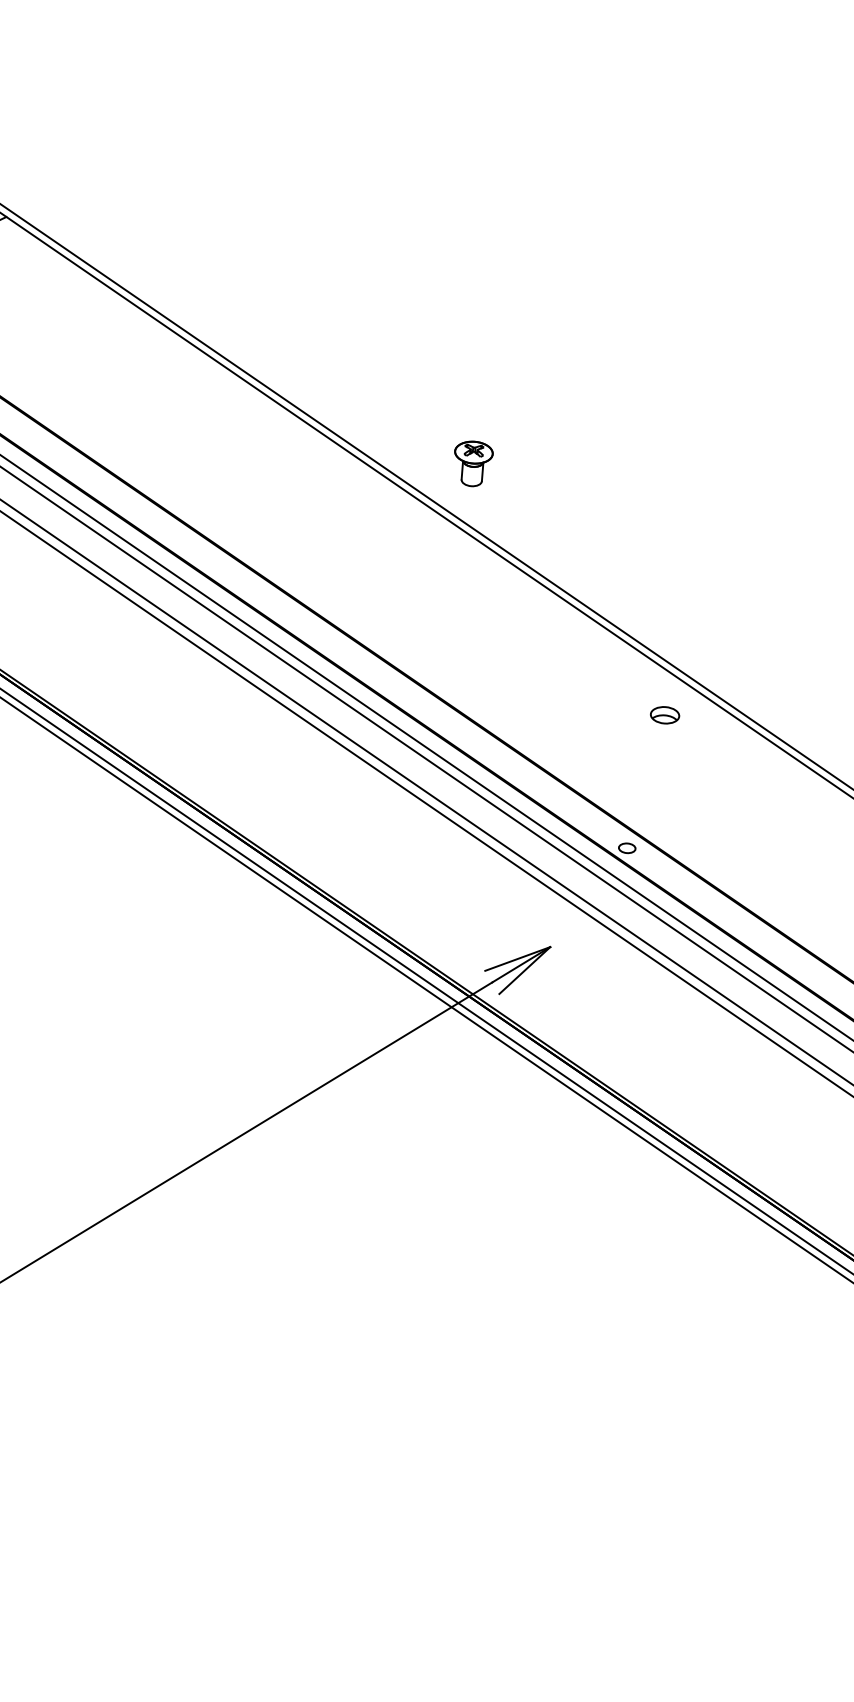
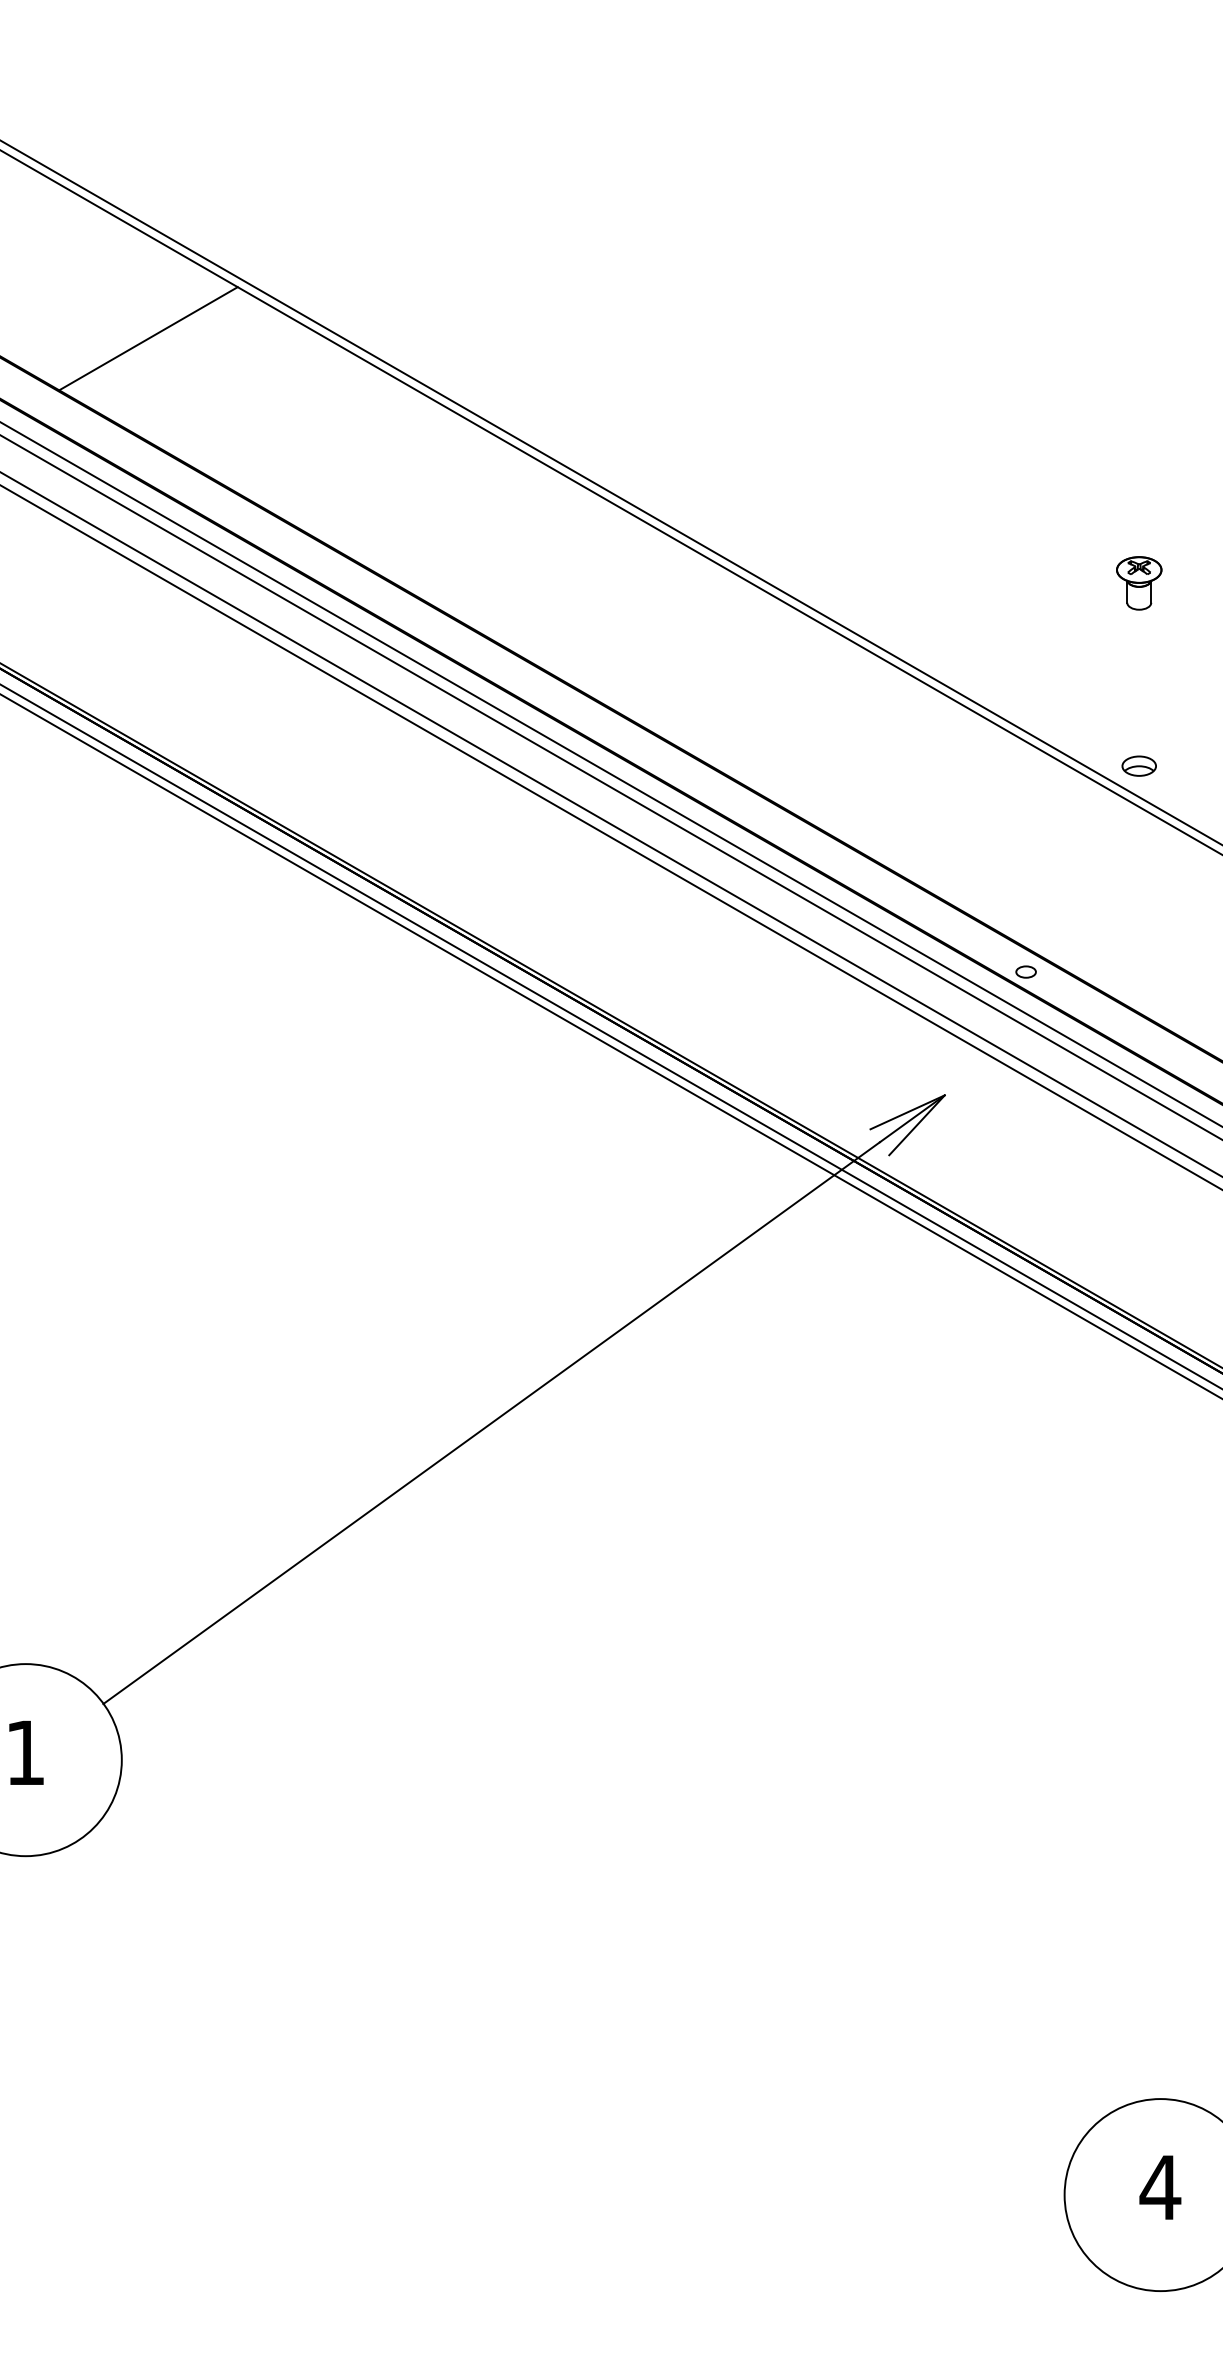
part: (473, 464) -> (1139, 583), moved
part: (664, 714) -> (1138, 765), moved

